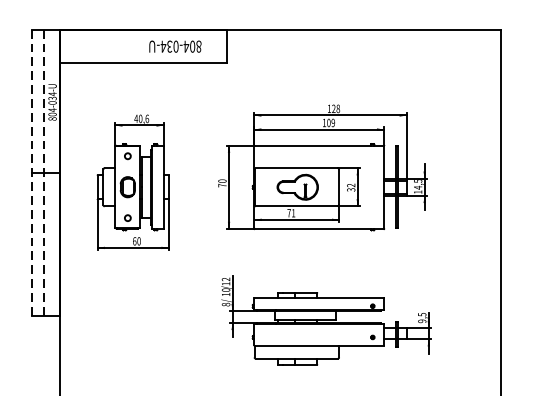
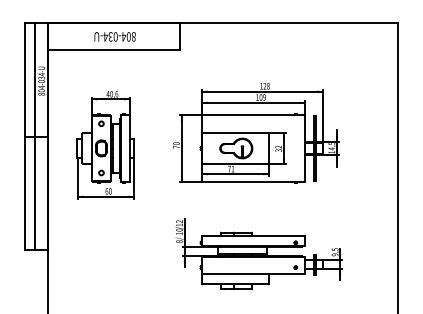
text: (174, 46) -> (114, 36), moved
line: (32, 173) -> (25, 137), dashed -> solid
line: (43, 173) -> (34, 137), dashed -> solid

